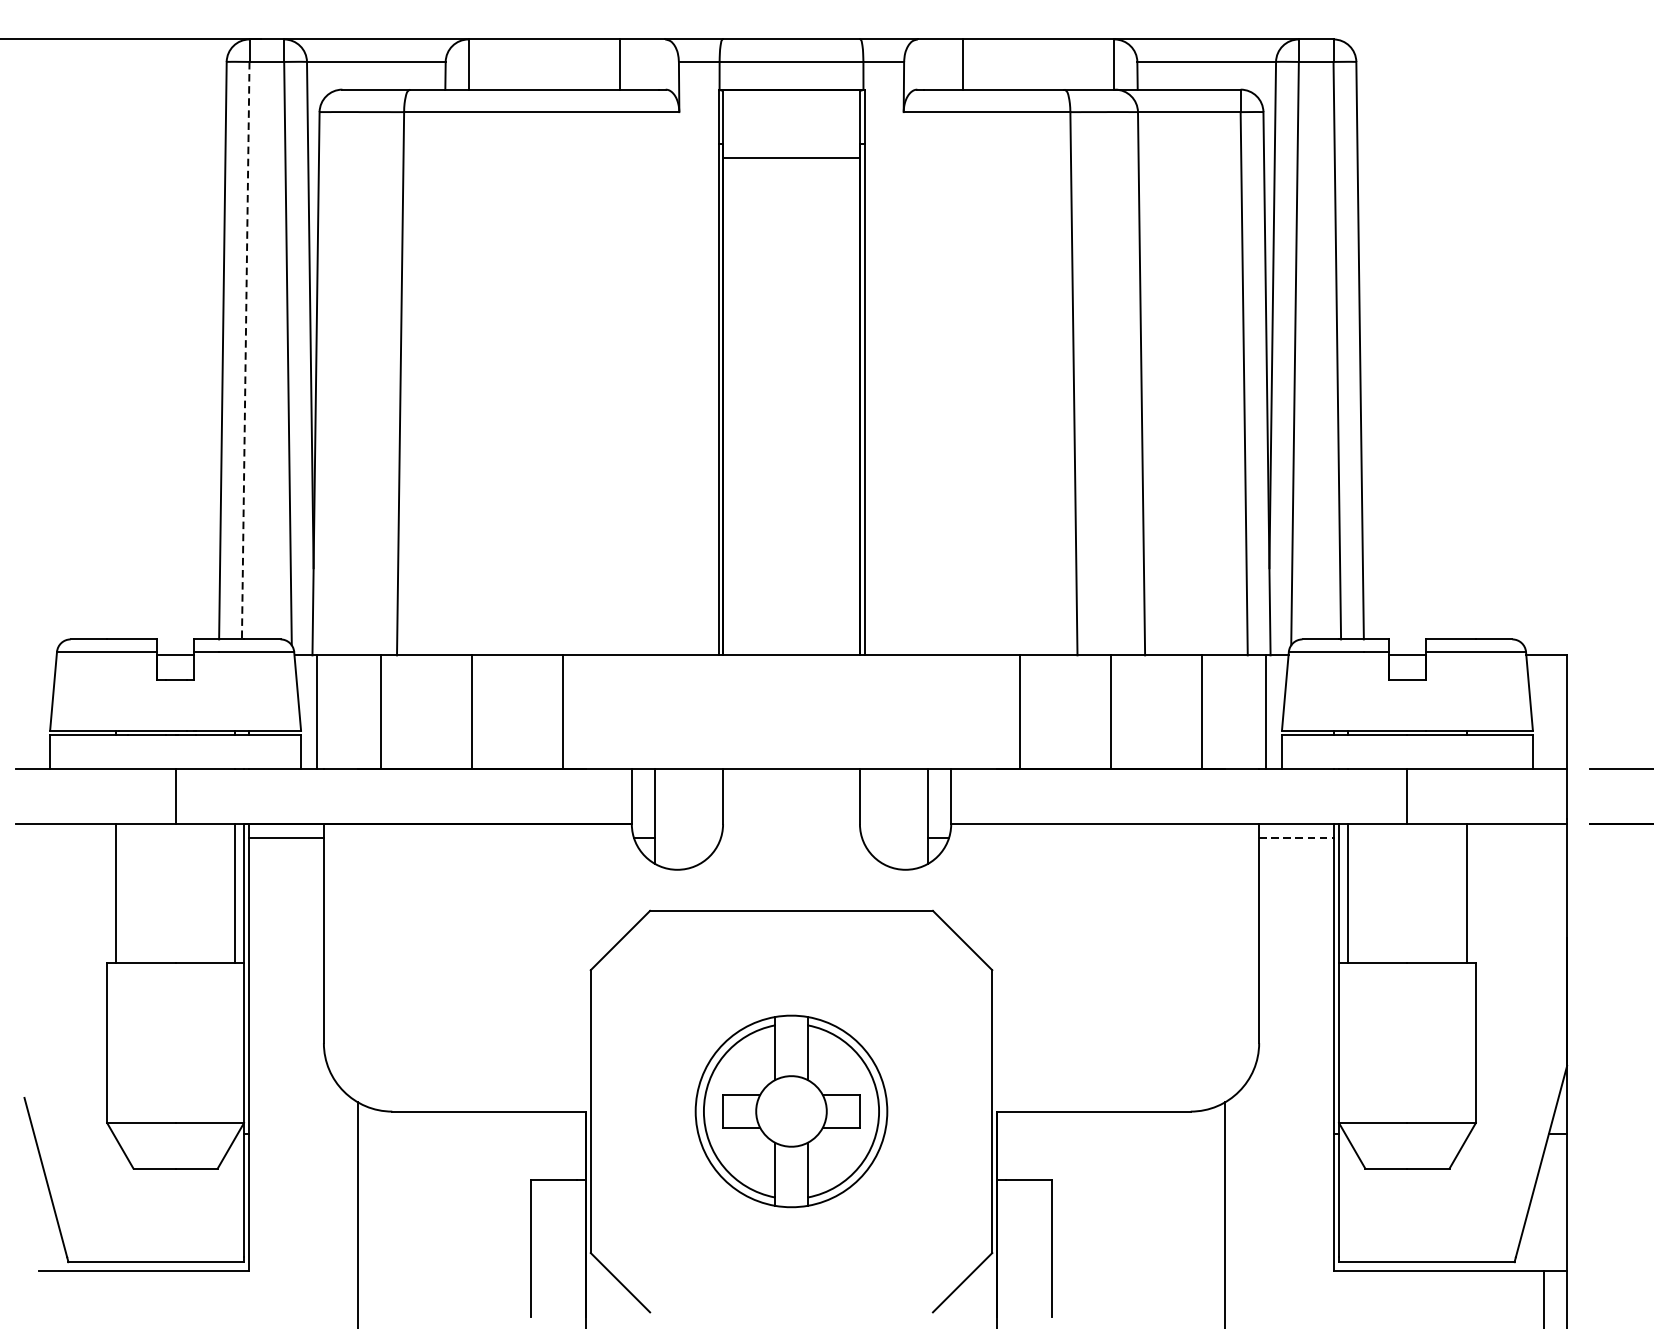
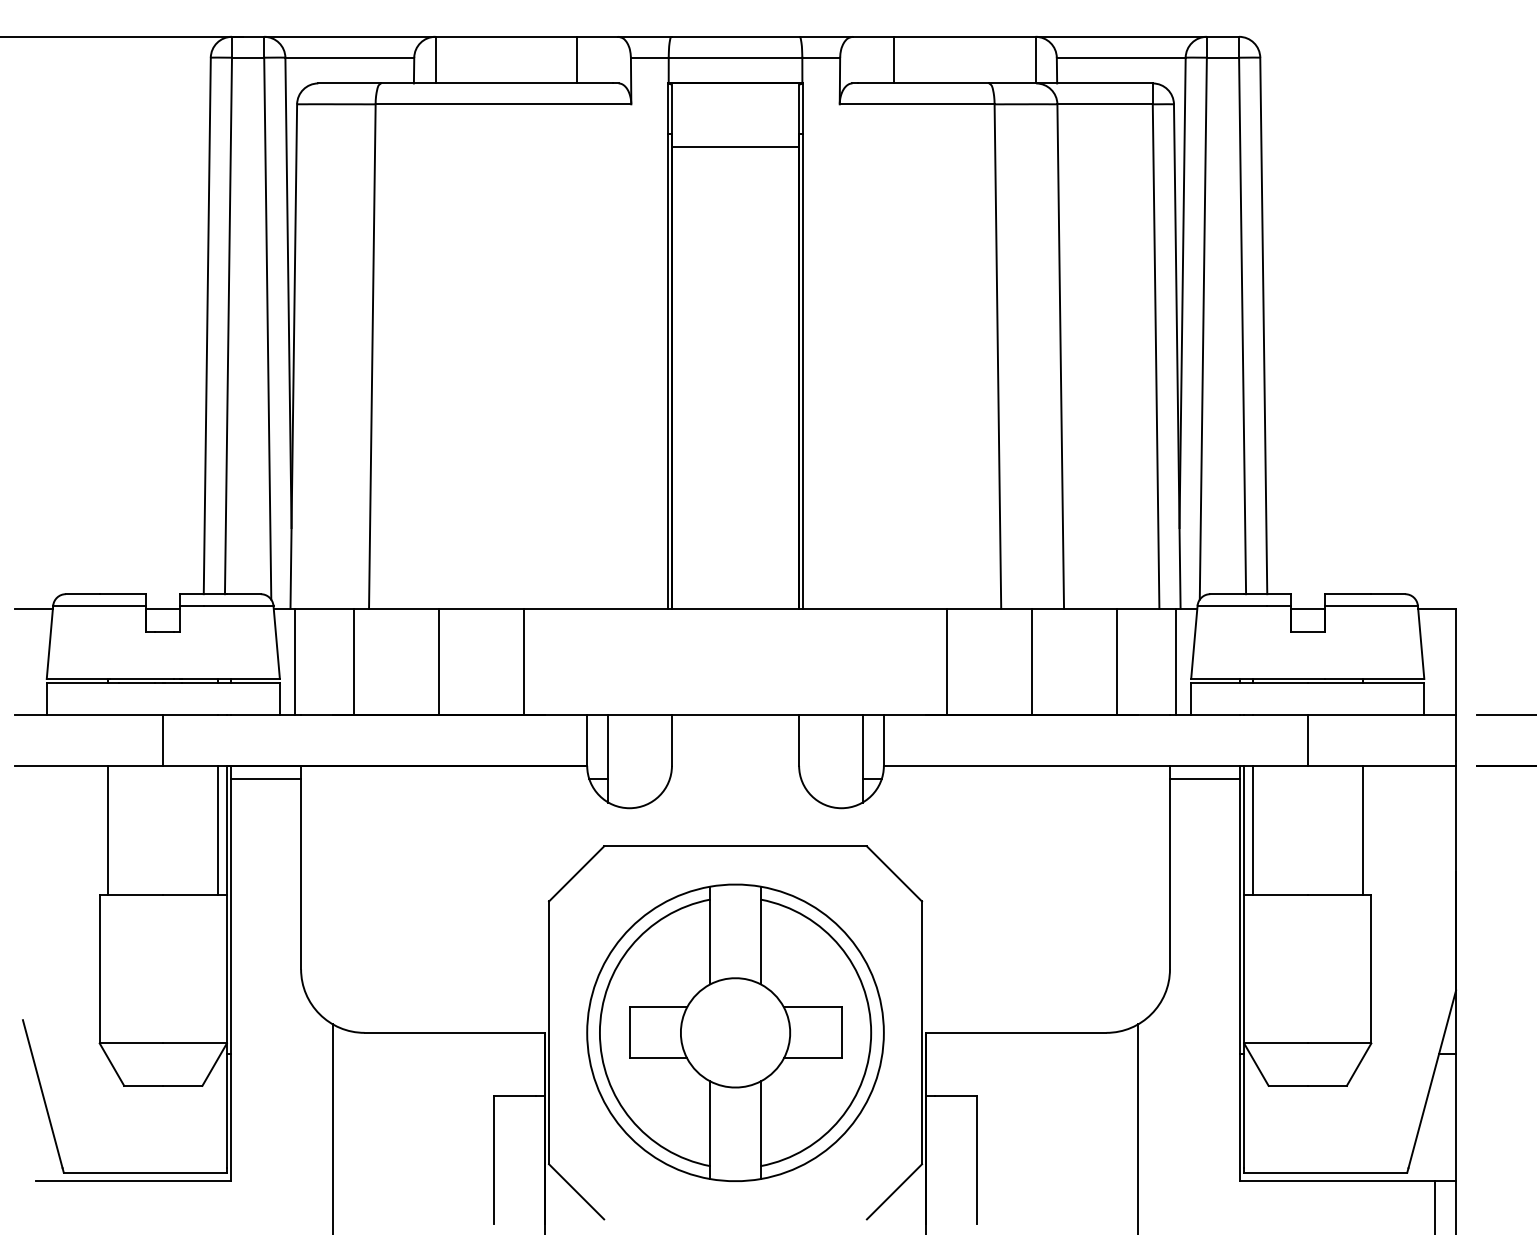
line: (245, 351) -> (228, 326), dashed -> solid
line: (35, 655) -> (33, 609), added
line: (1296, 837) -> (1204, 778), dashed -> solid
part: (791, 1111) -> (735, 1032), size x1.67

